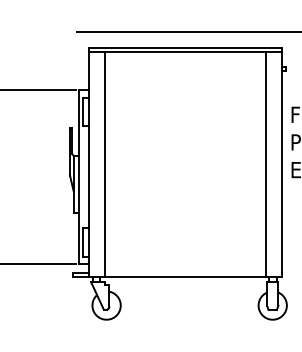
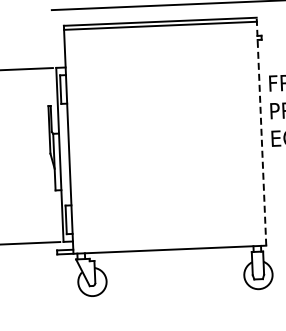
line: (281, 162) -> (261, 131), solid -> dashed
line: (104, 164) -> (84, 141), removed
line: (265, 164) -> (245, 134), removed

